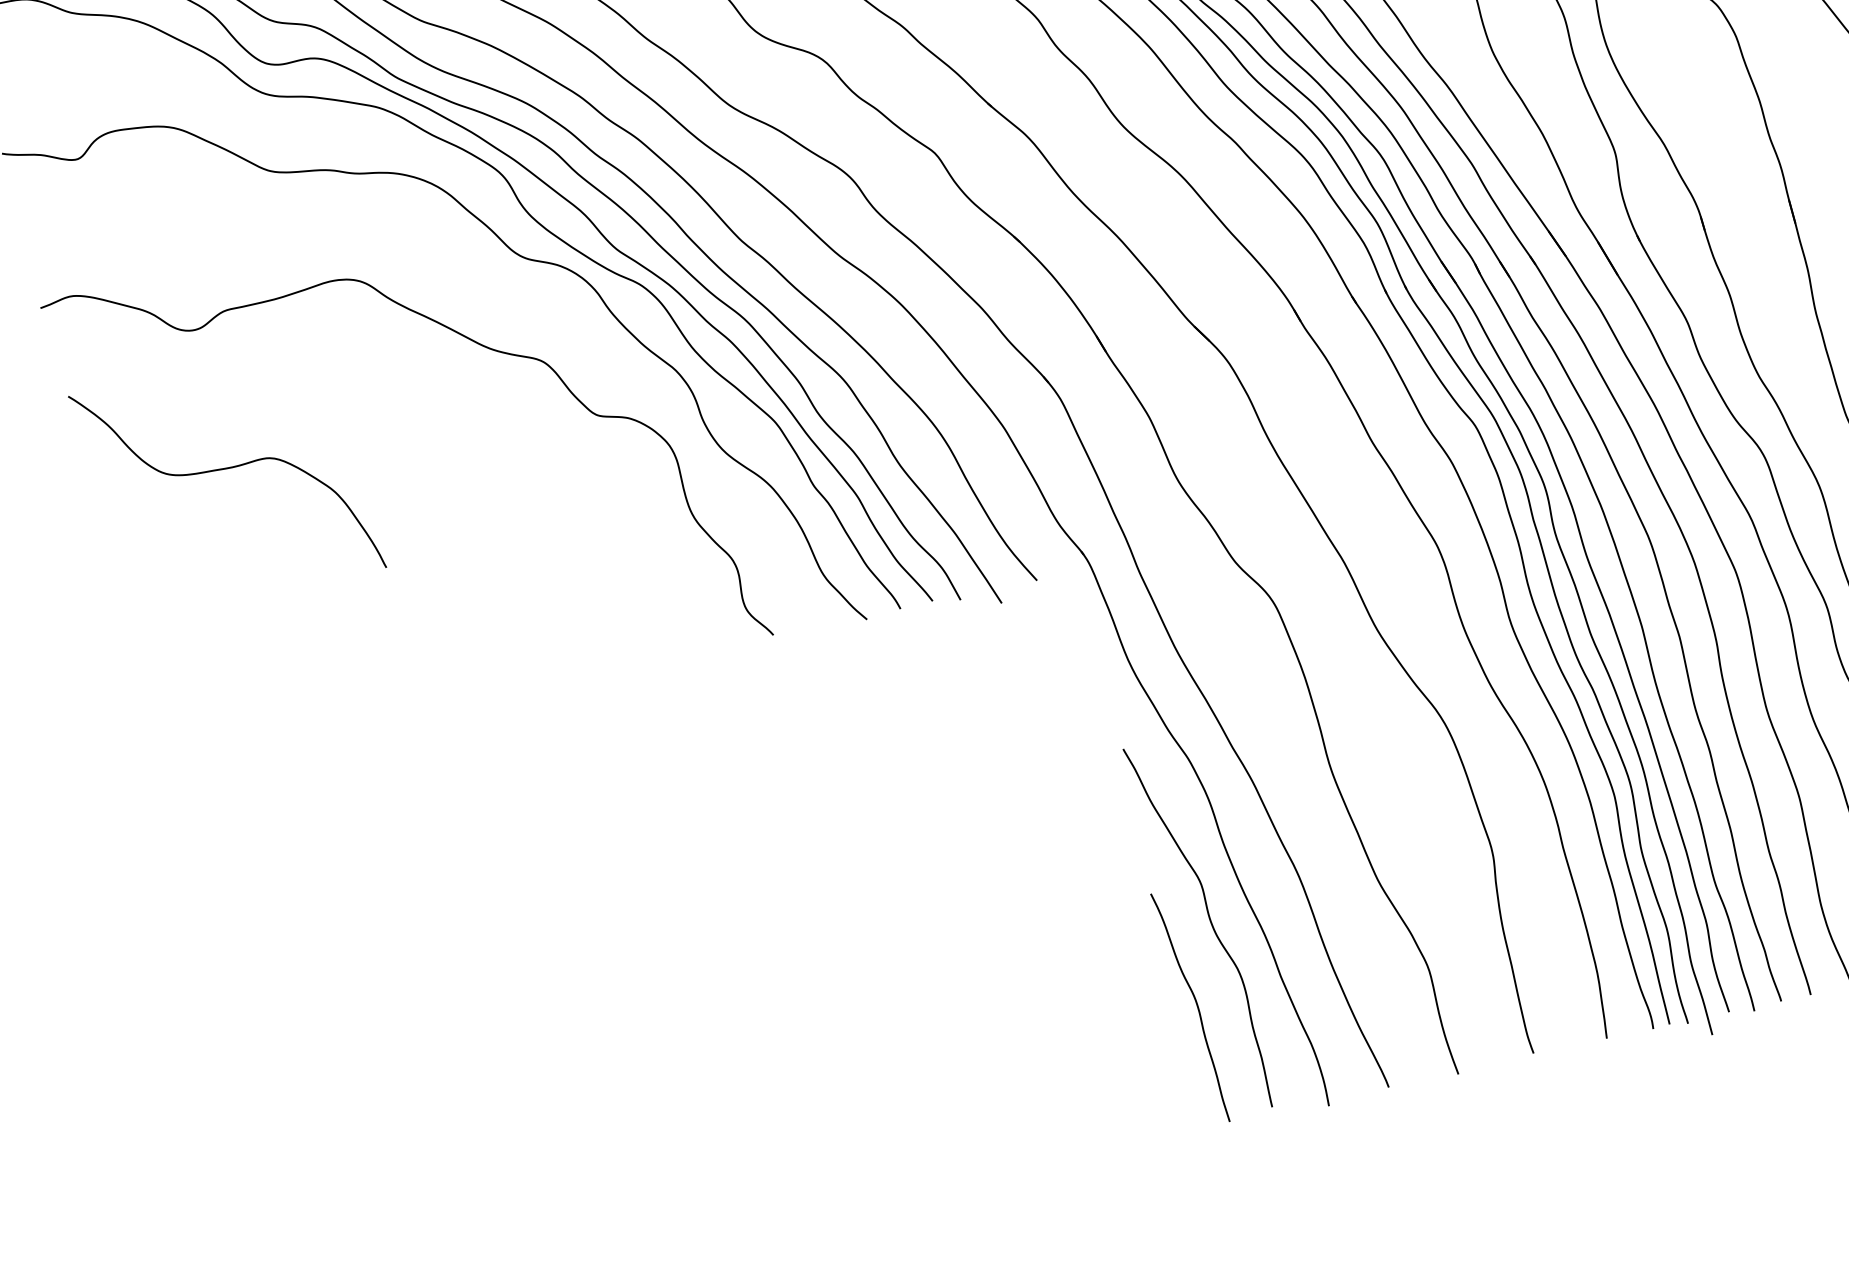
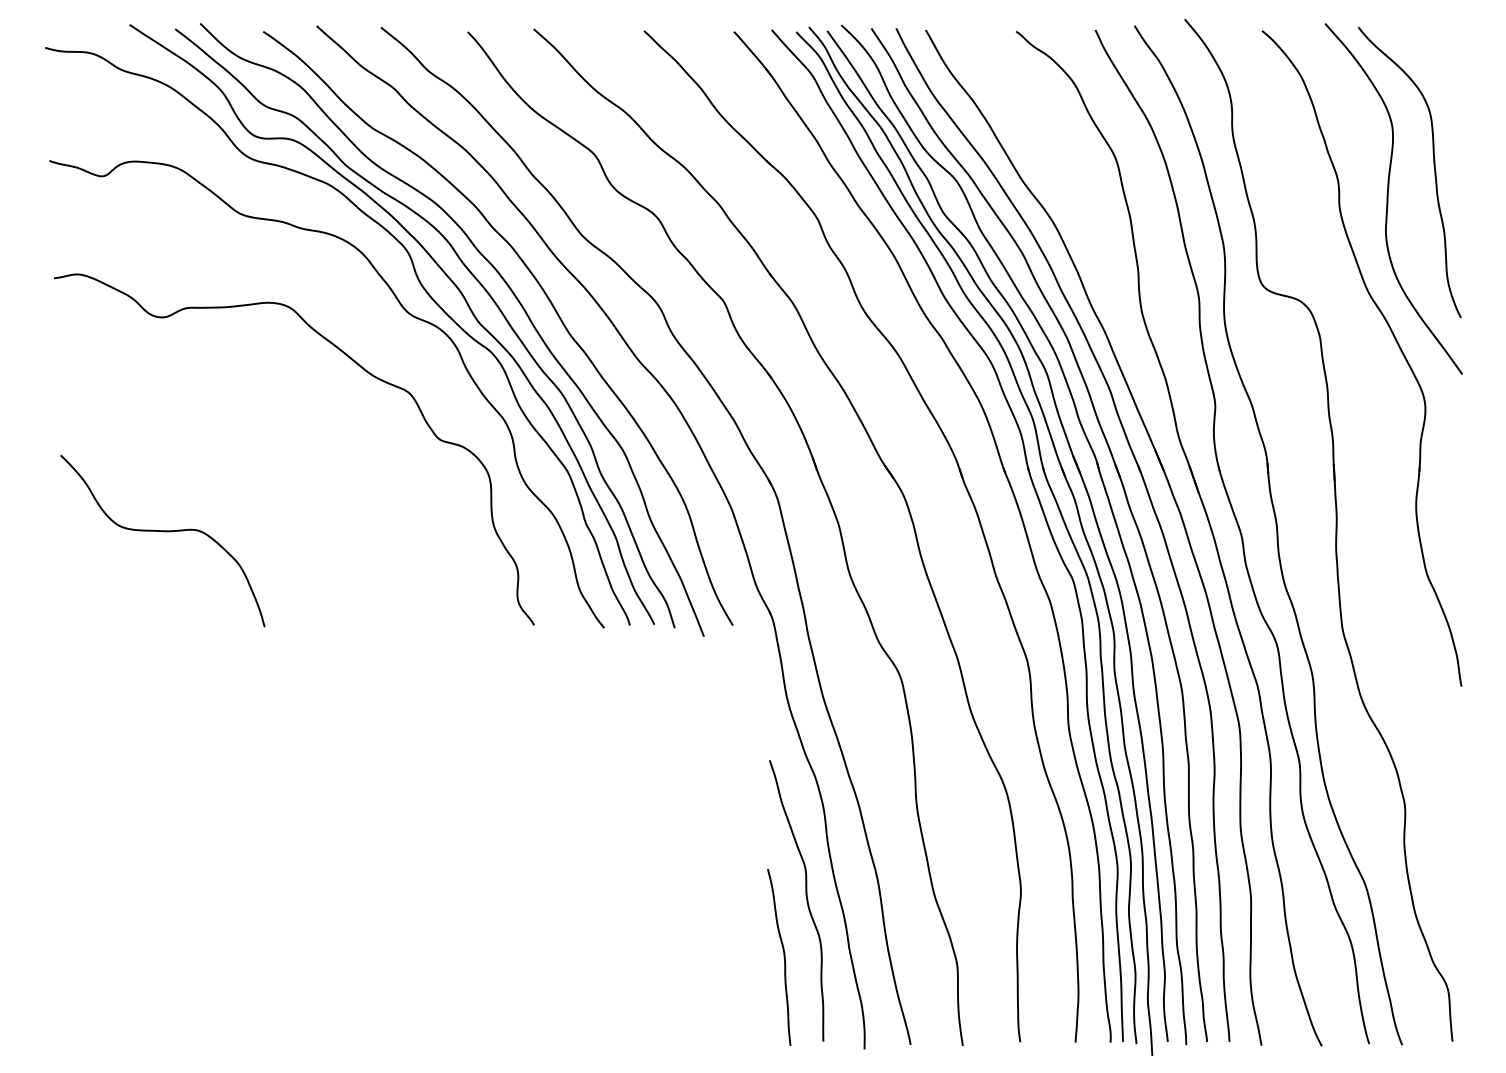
curve: (224, 470) -> (162, 532), moved

